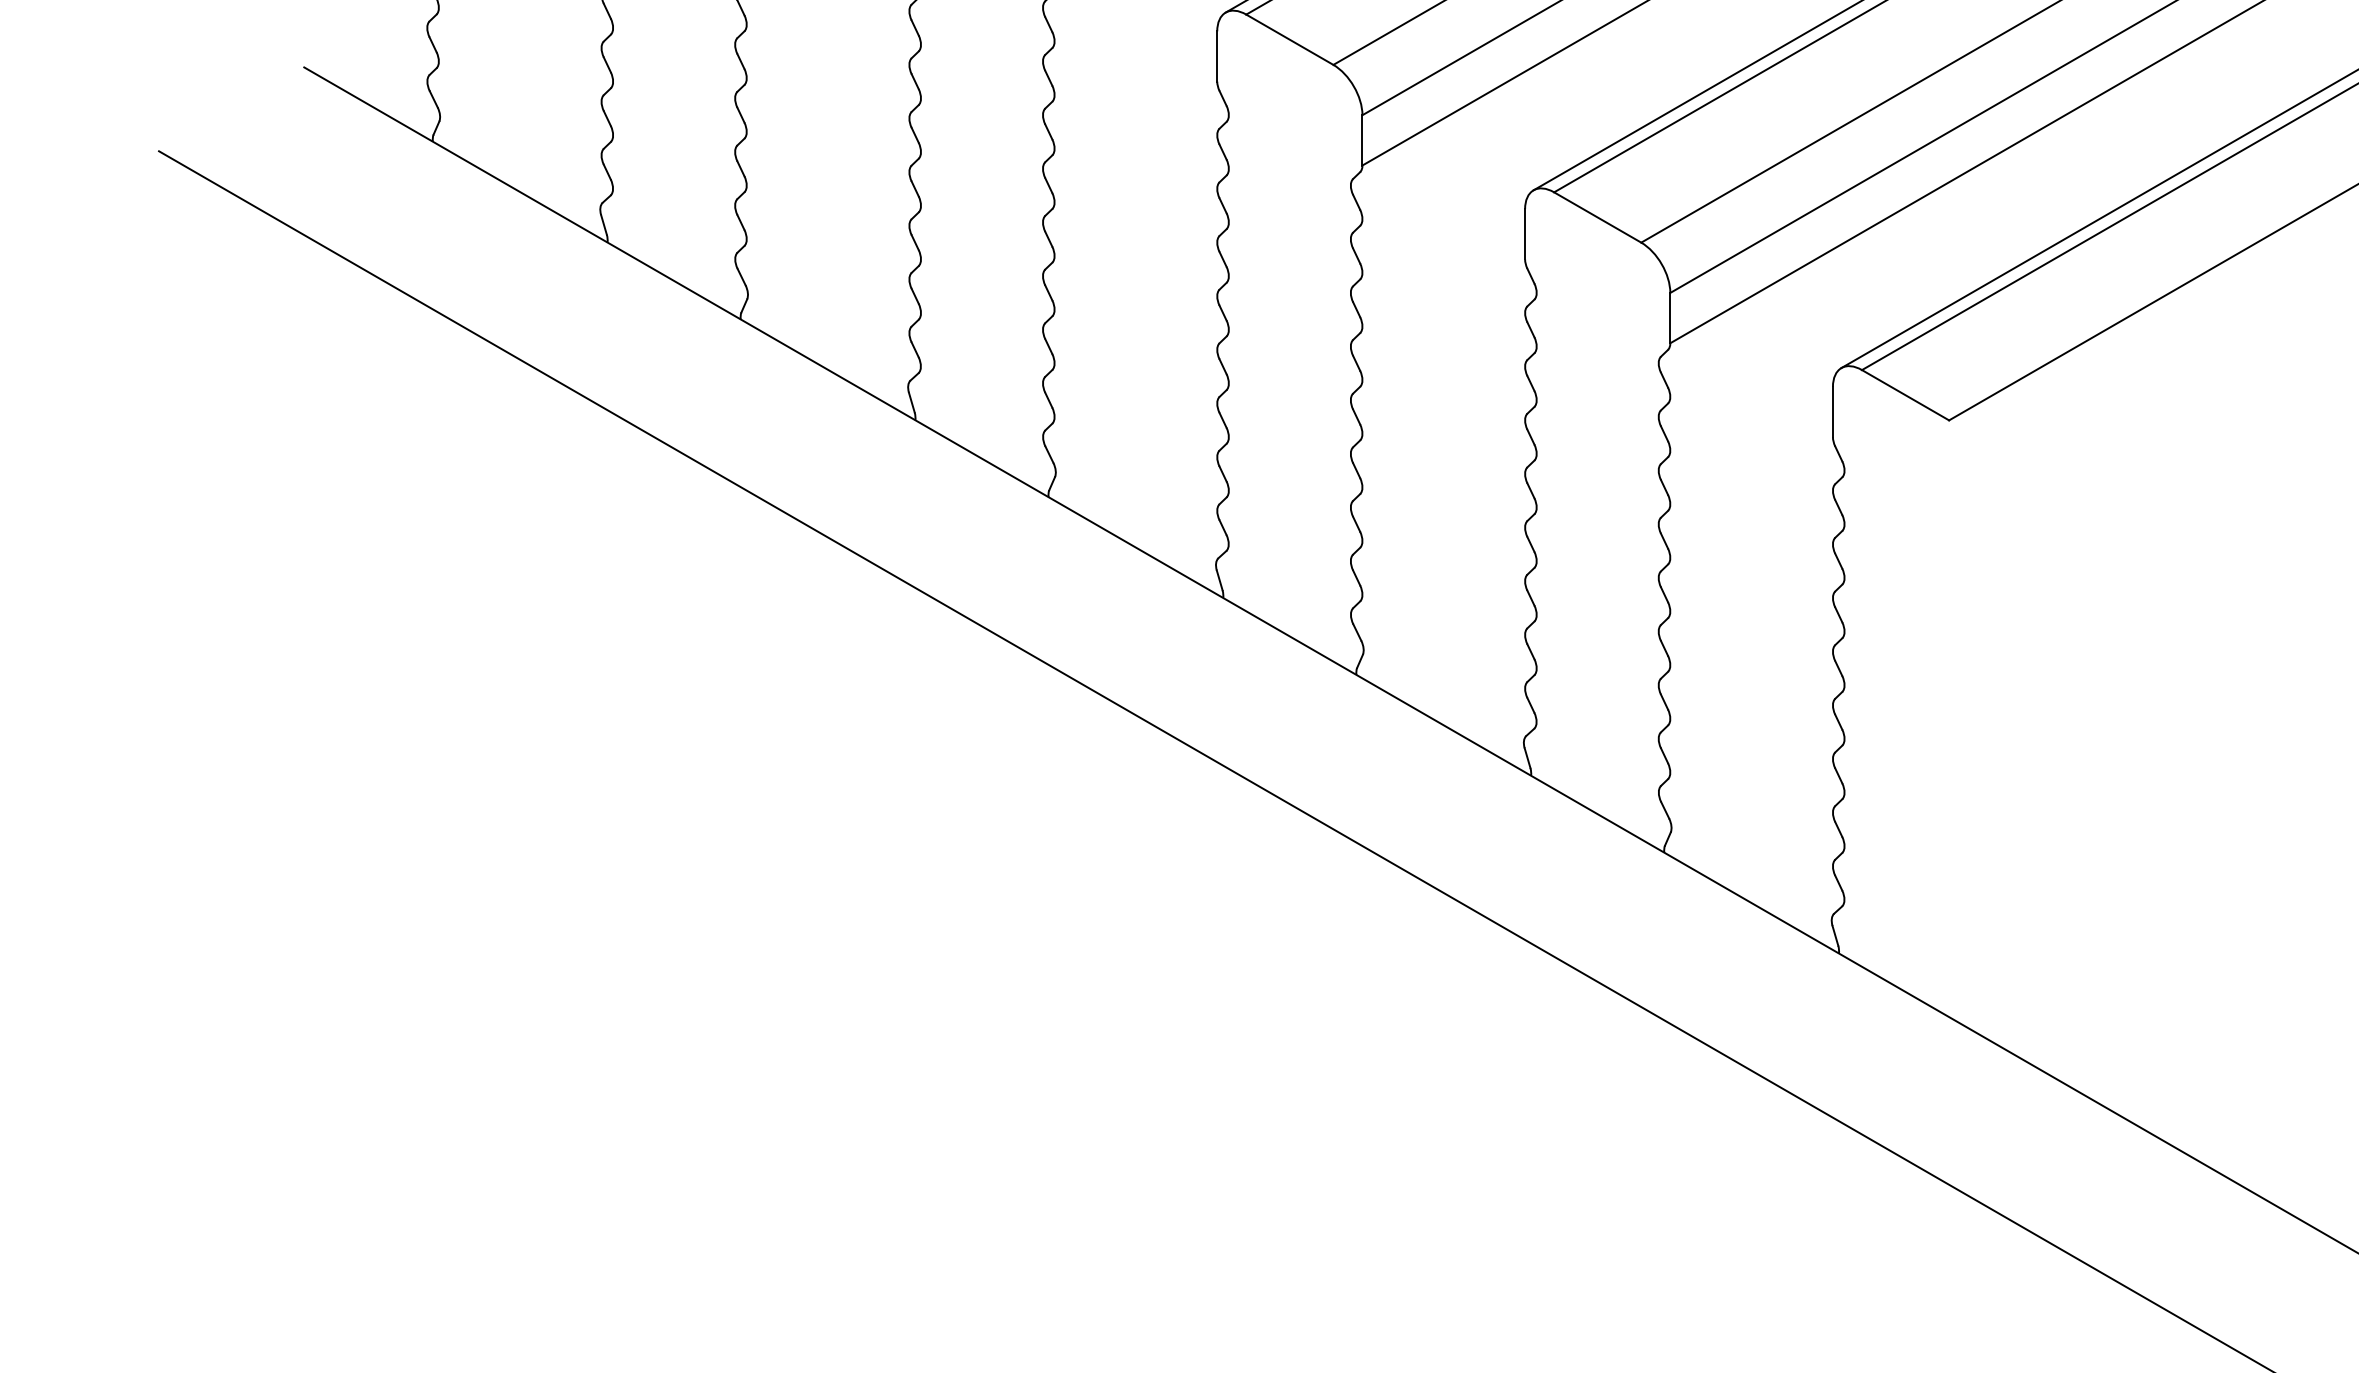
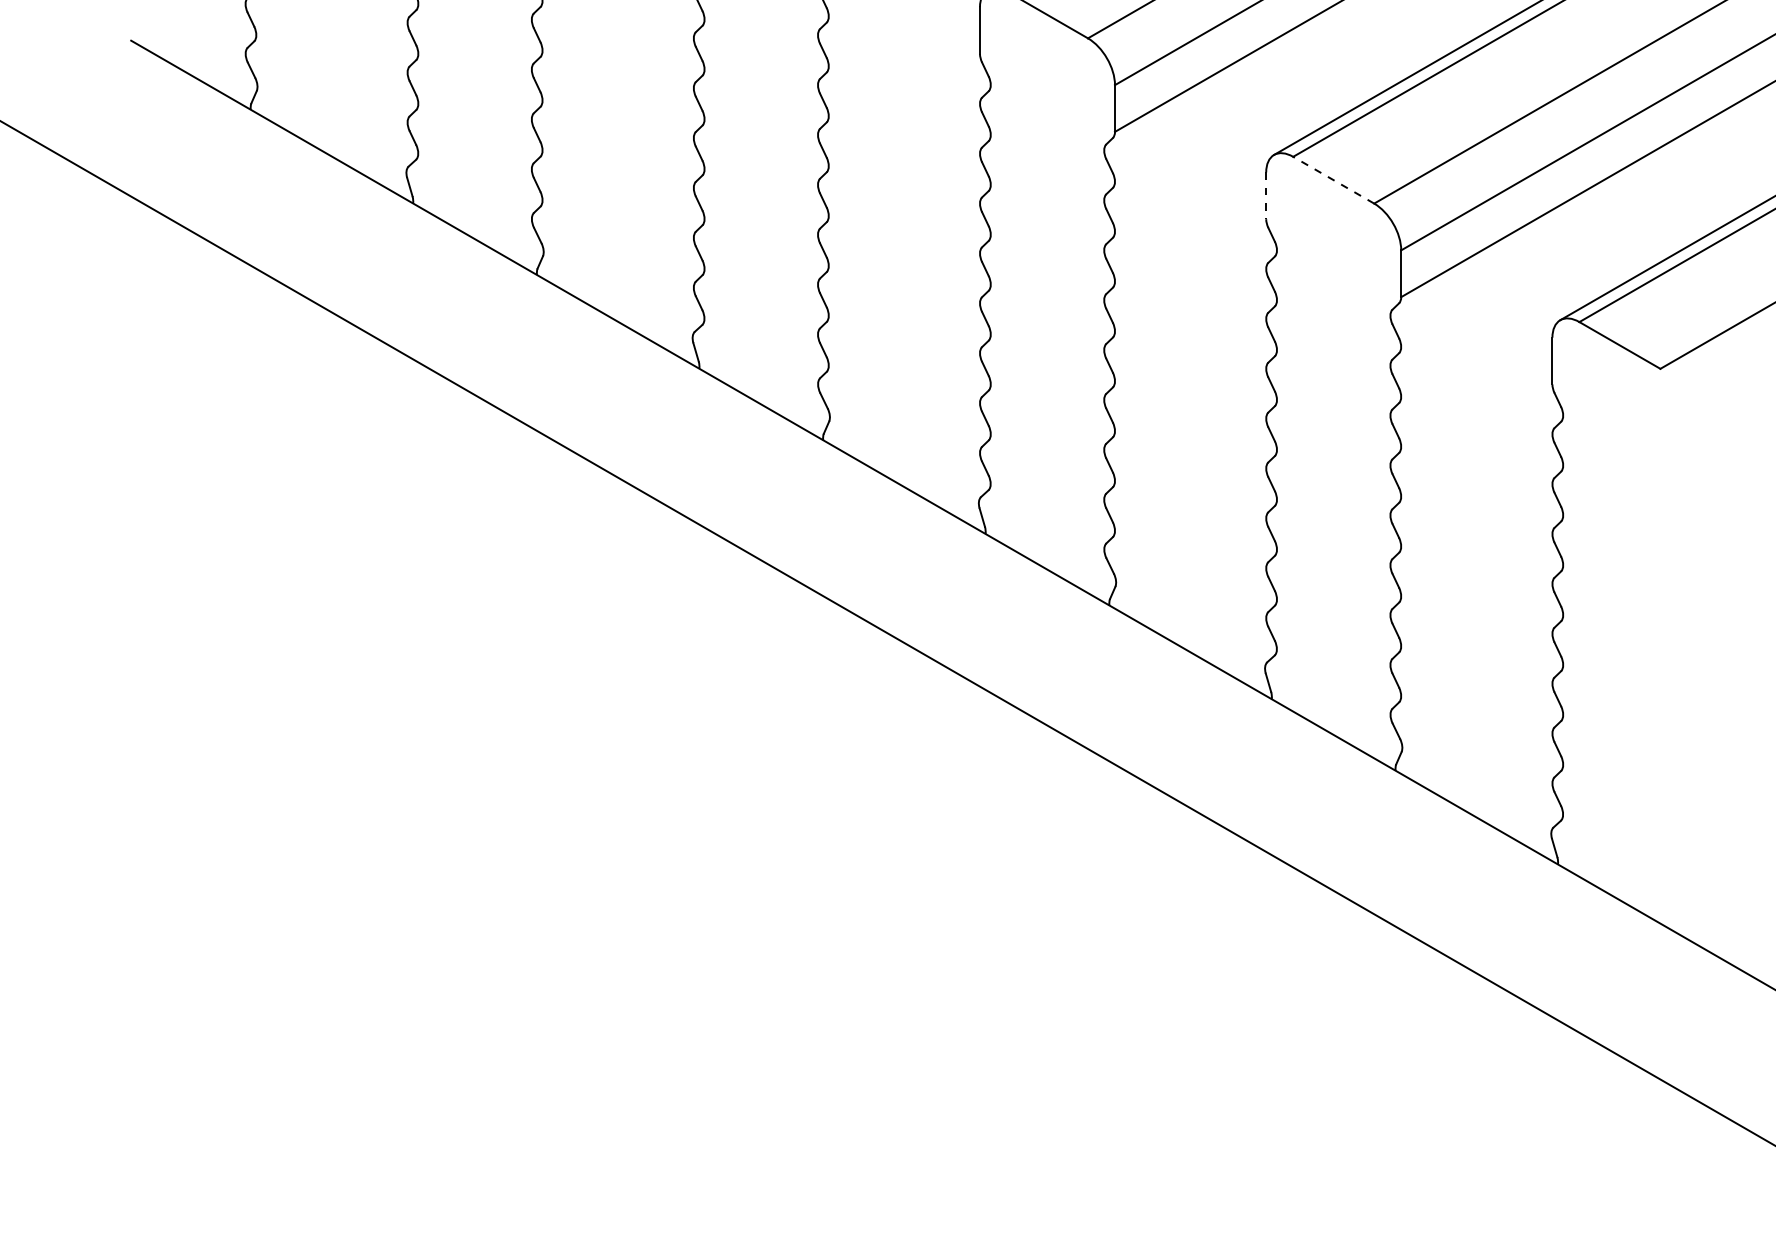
line: (1597, 217) -> (1333, 180), solid -> dashed
line: (1525, 234) -> (1266, 196), solid -> dashed

